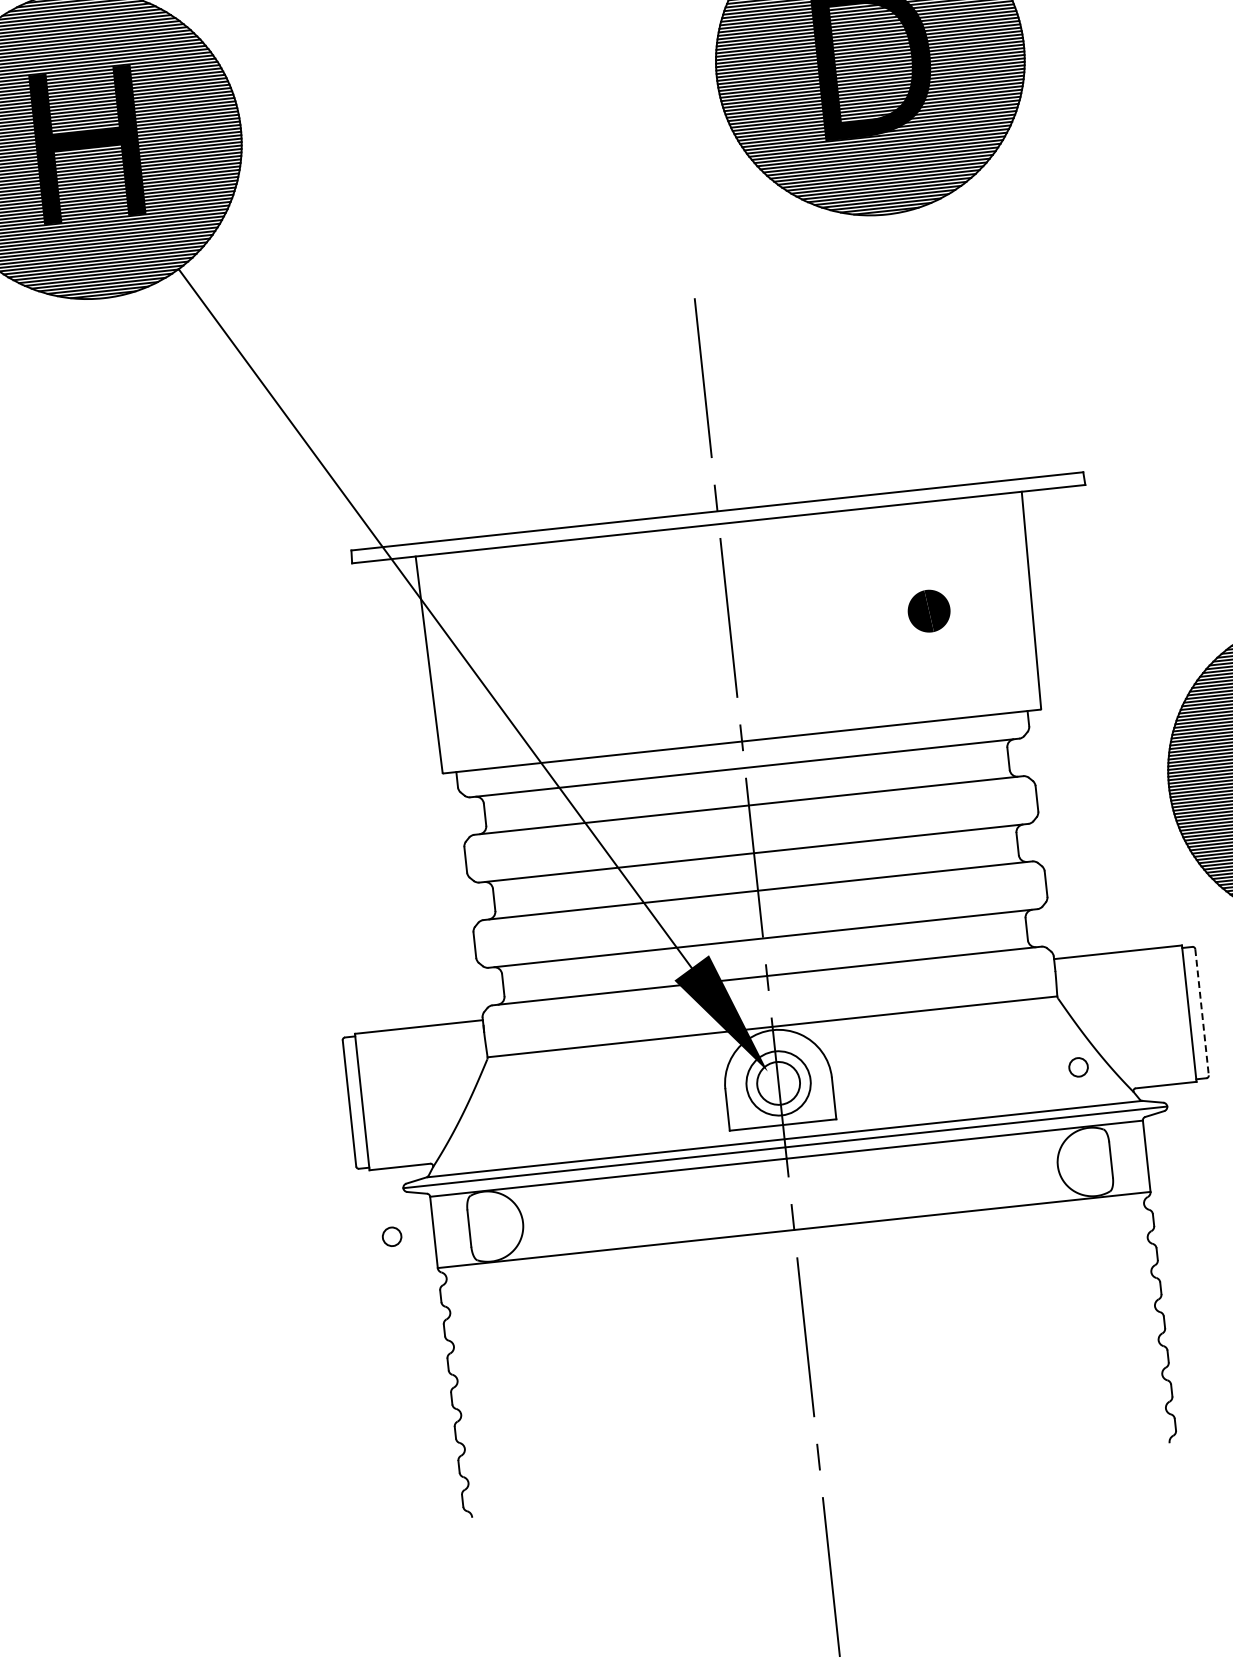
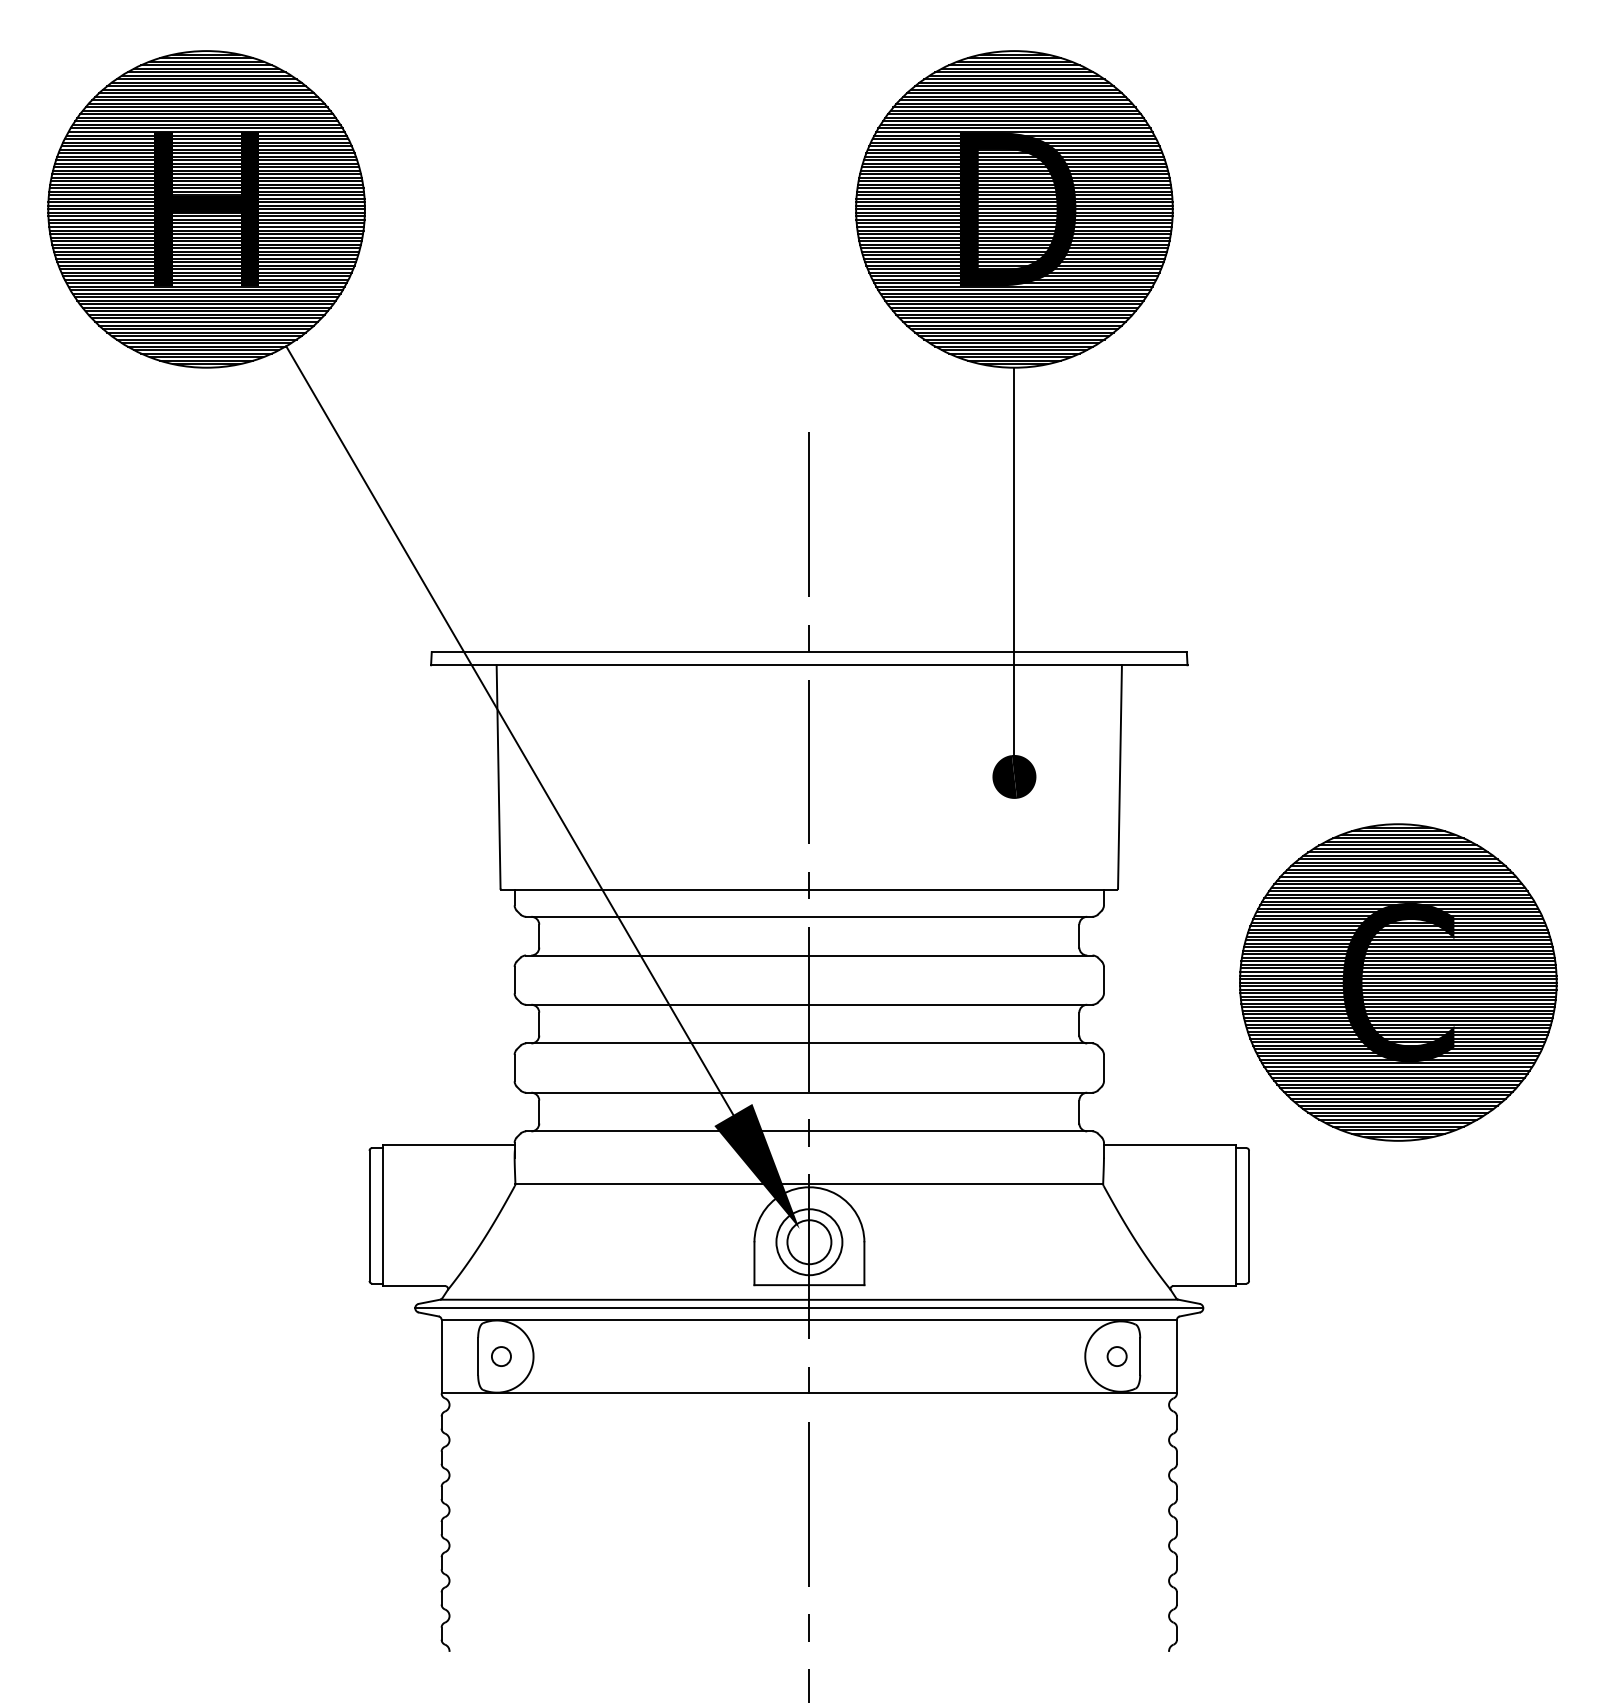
line: (907, 404) -> (1014, 563), added
line: (1202, 1012) -> (1249, 1216), dashed -> solid
circle: (1077, 1067) -> (1116, 1356), moved
circle: (392, 1236) -> (501, 1356), moved

